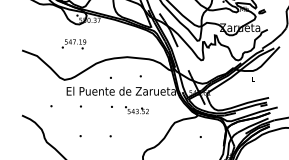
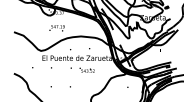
text: (73, 44) -> (56, 28), moved

